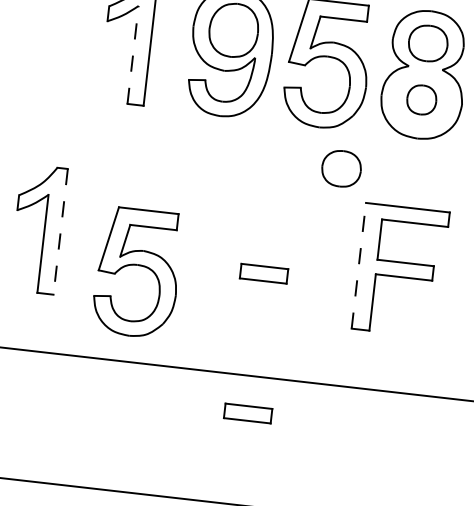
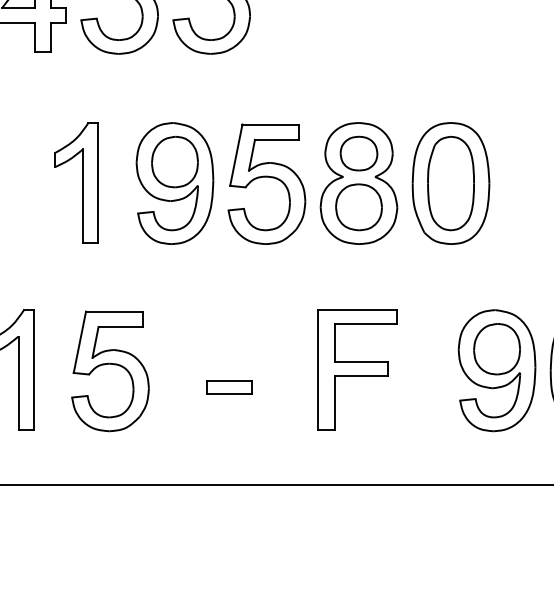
line: (132, 55) -> (82, 196), dashed -> solid
part: (421, 100) -> (358, 207), size x1.67
part: (341, 168) -> (290, 280), removed
line: (60, 231) -> (33, 369), dashed -> solid
part: (138, 265) -> (110, 364), moved
line: (358, 265) -> (317, 369), dashed -> solid
part: (248, 413) -> (229, 520), removed

